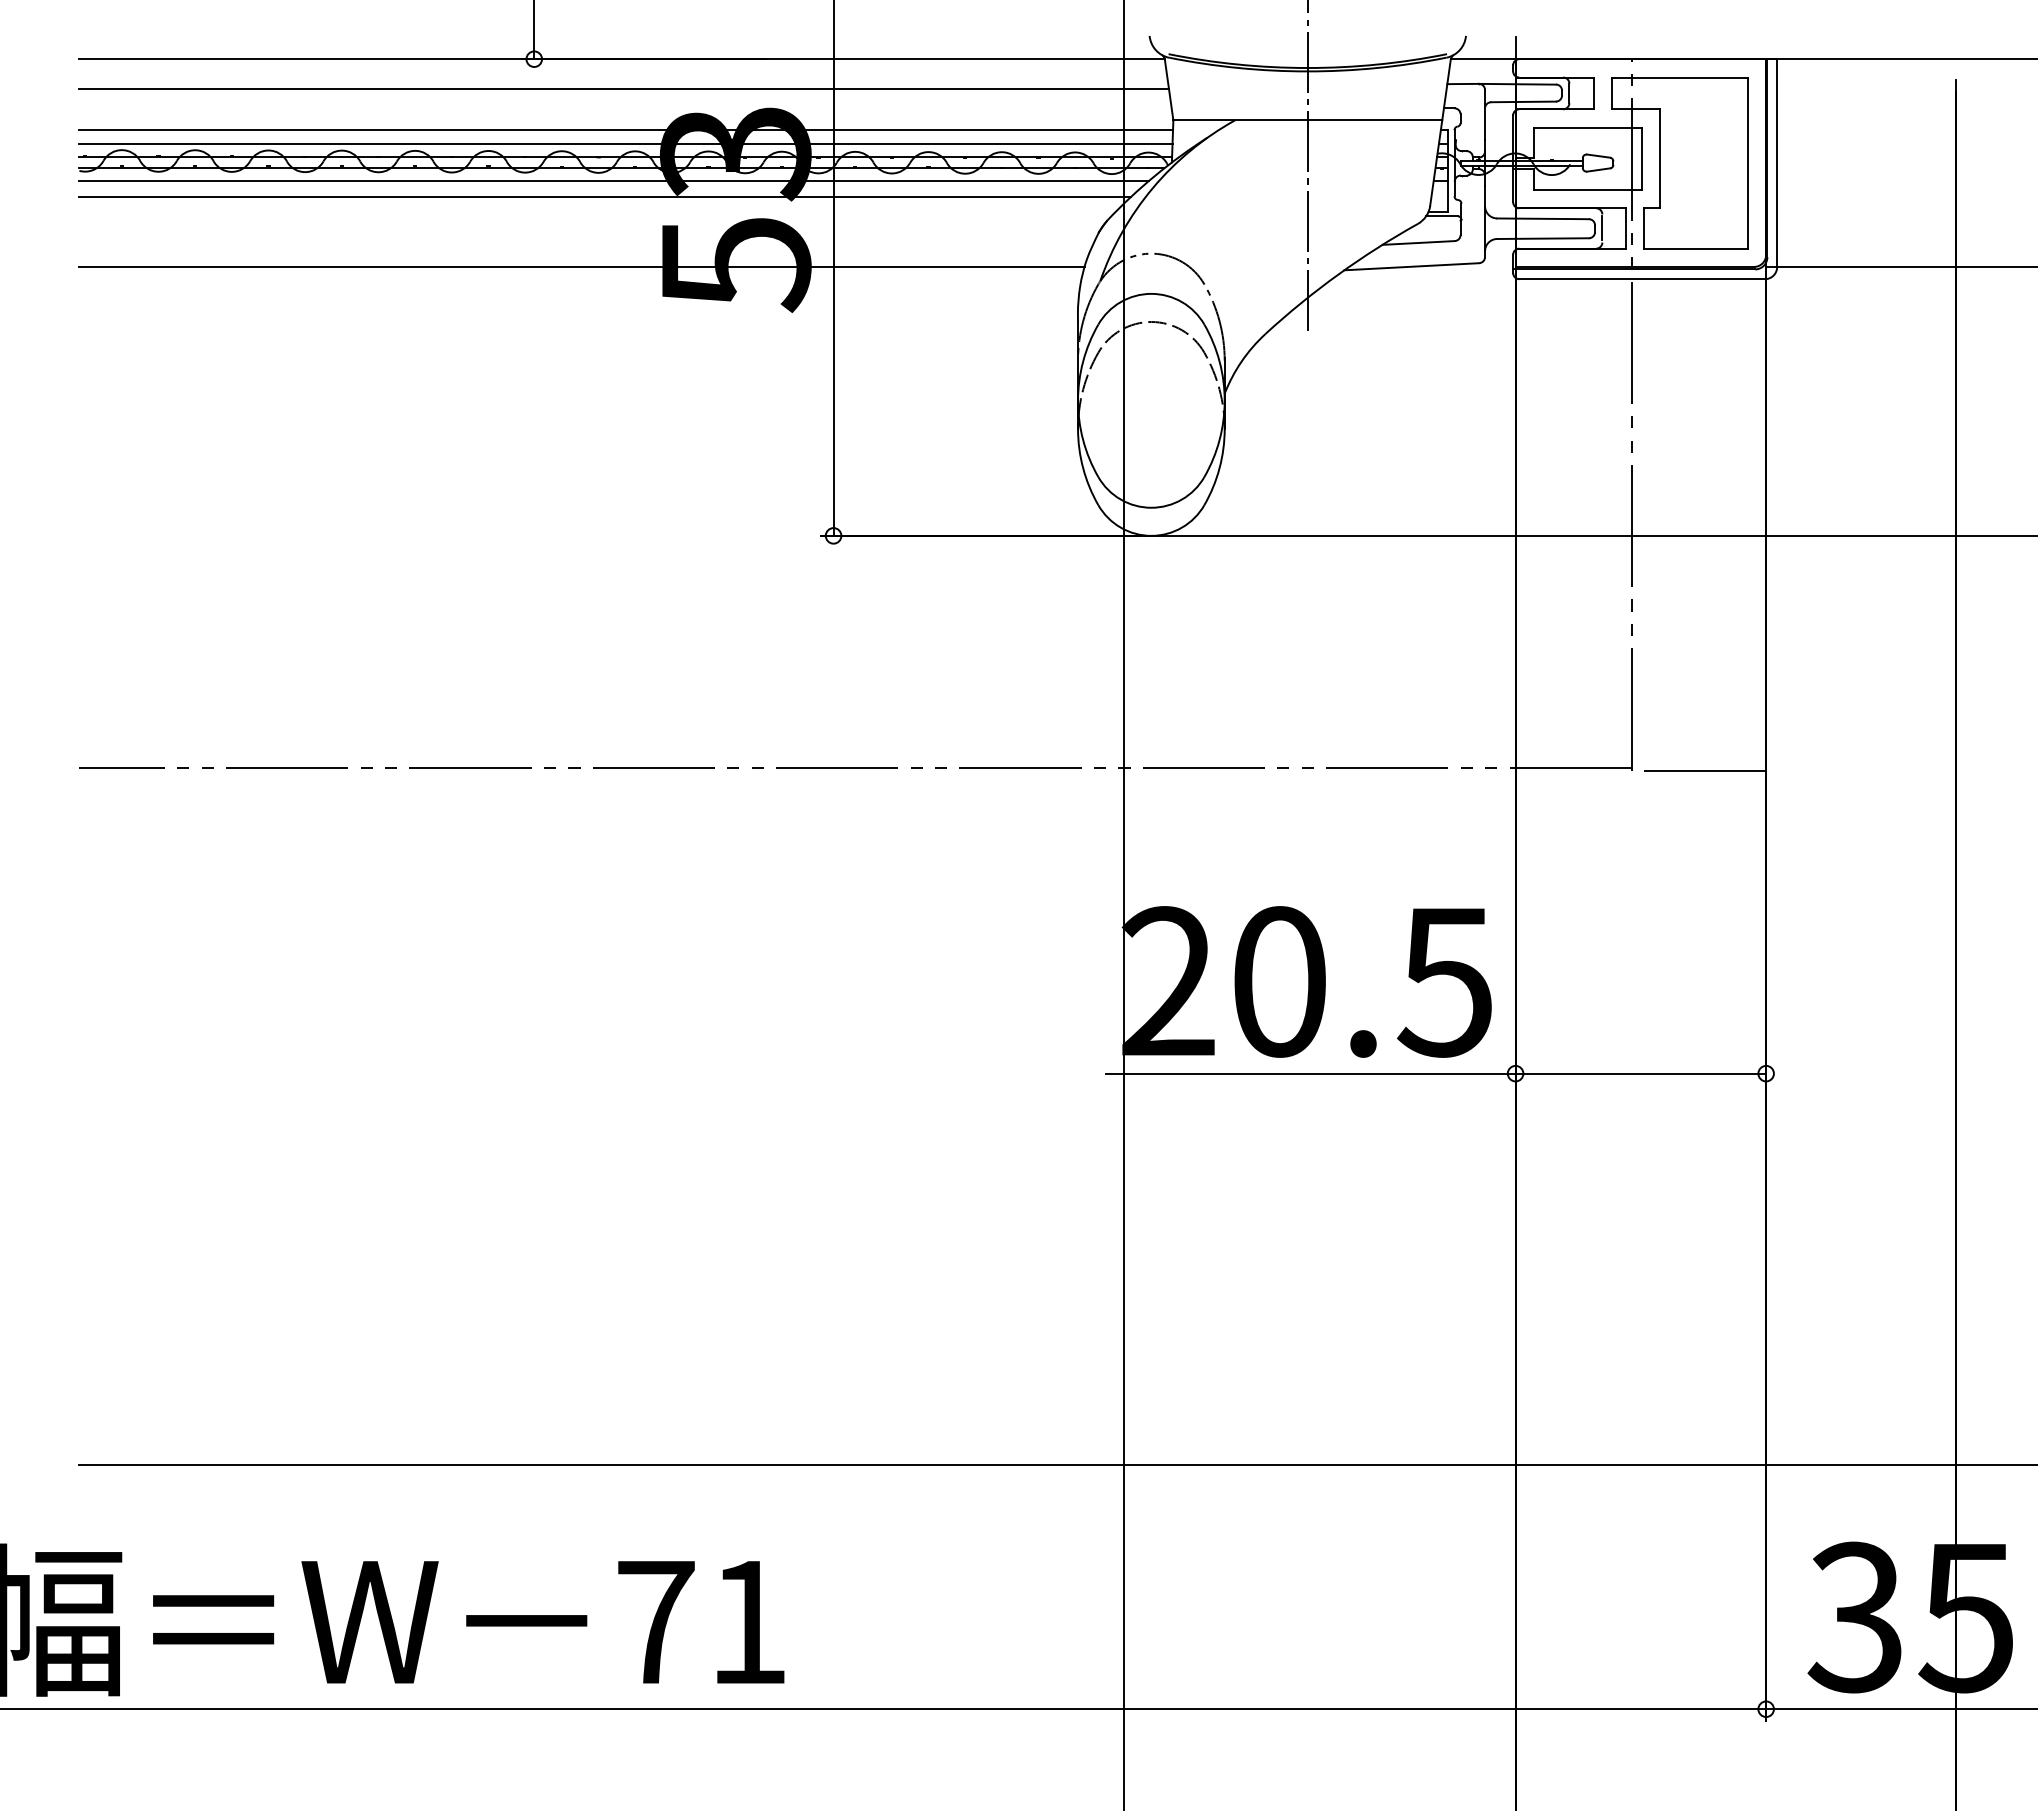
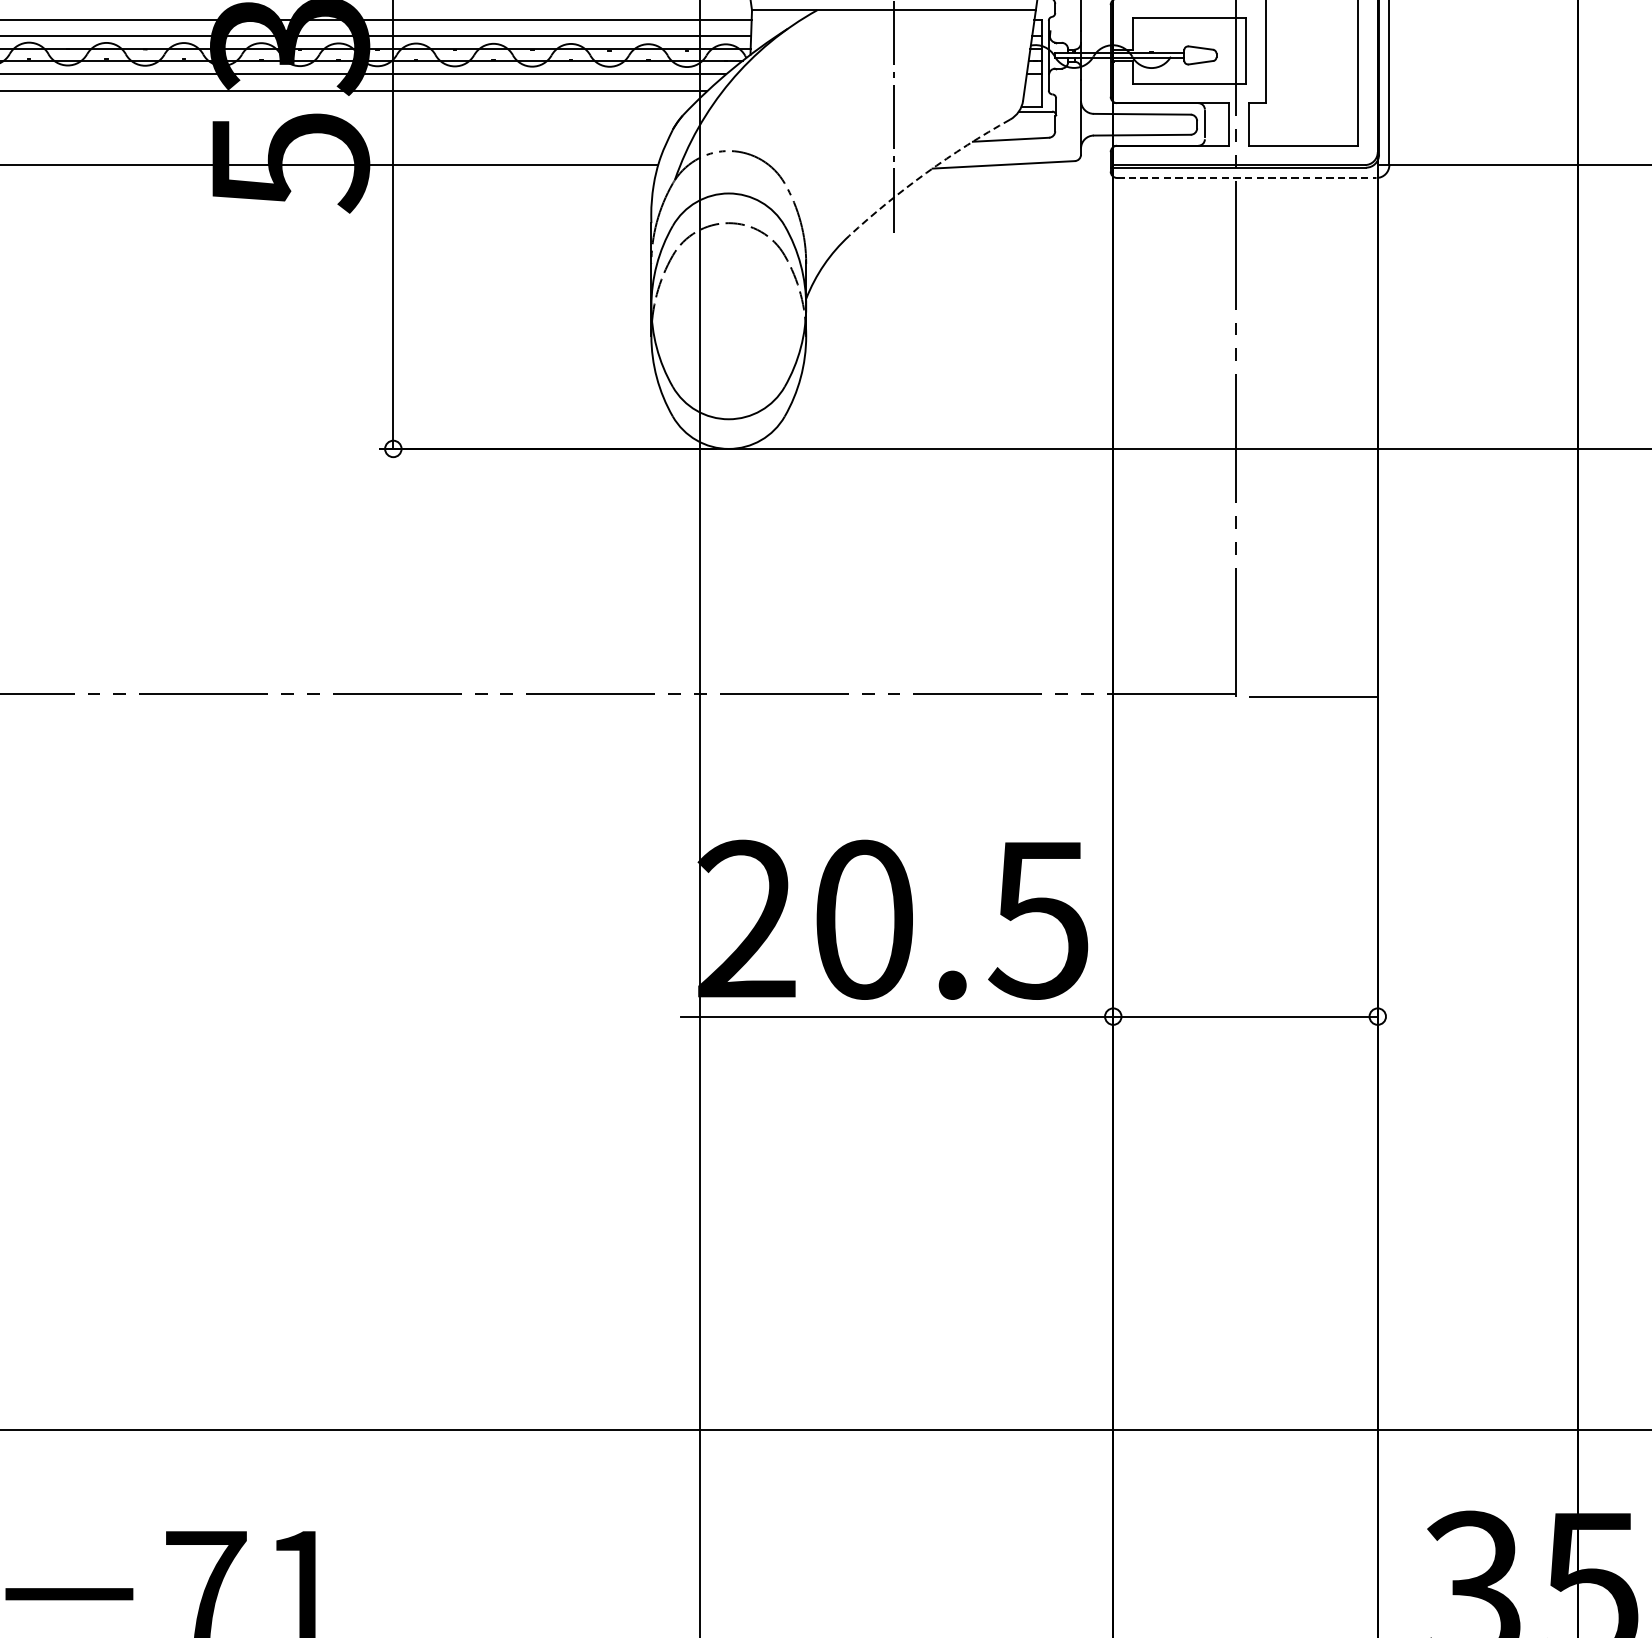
arc: (1338, 274) -> (926, 173), solid -> dashed
line: (1642, 279) -> (1247, 178), solid -> dashed

